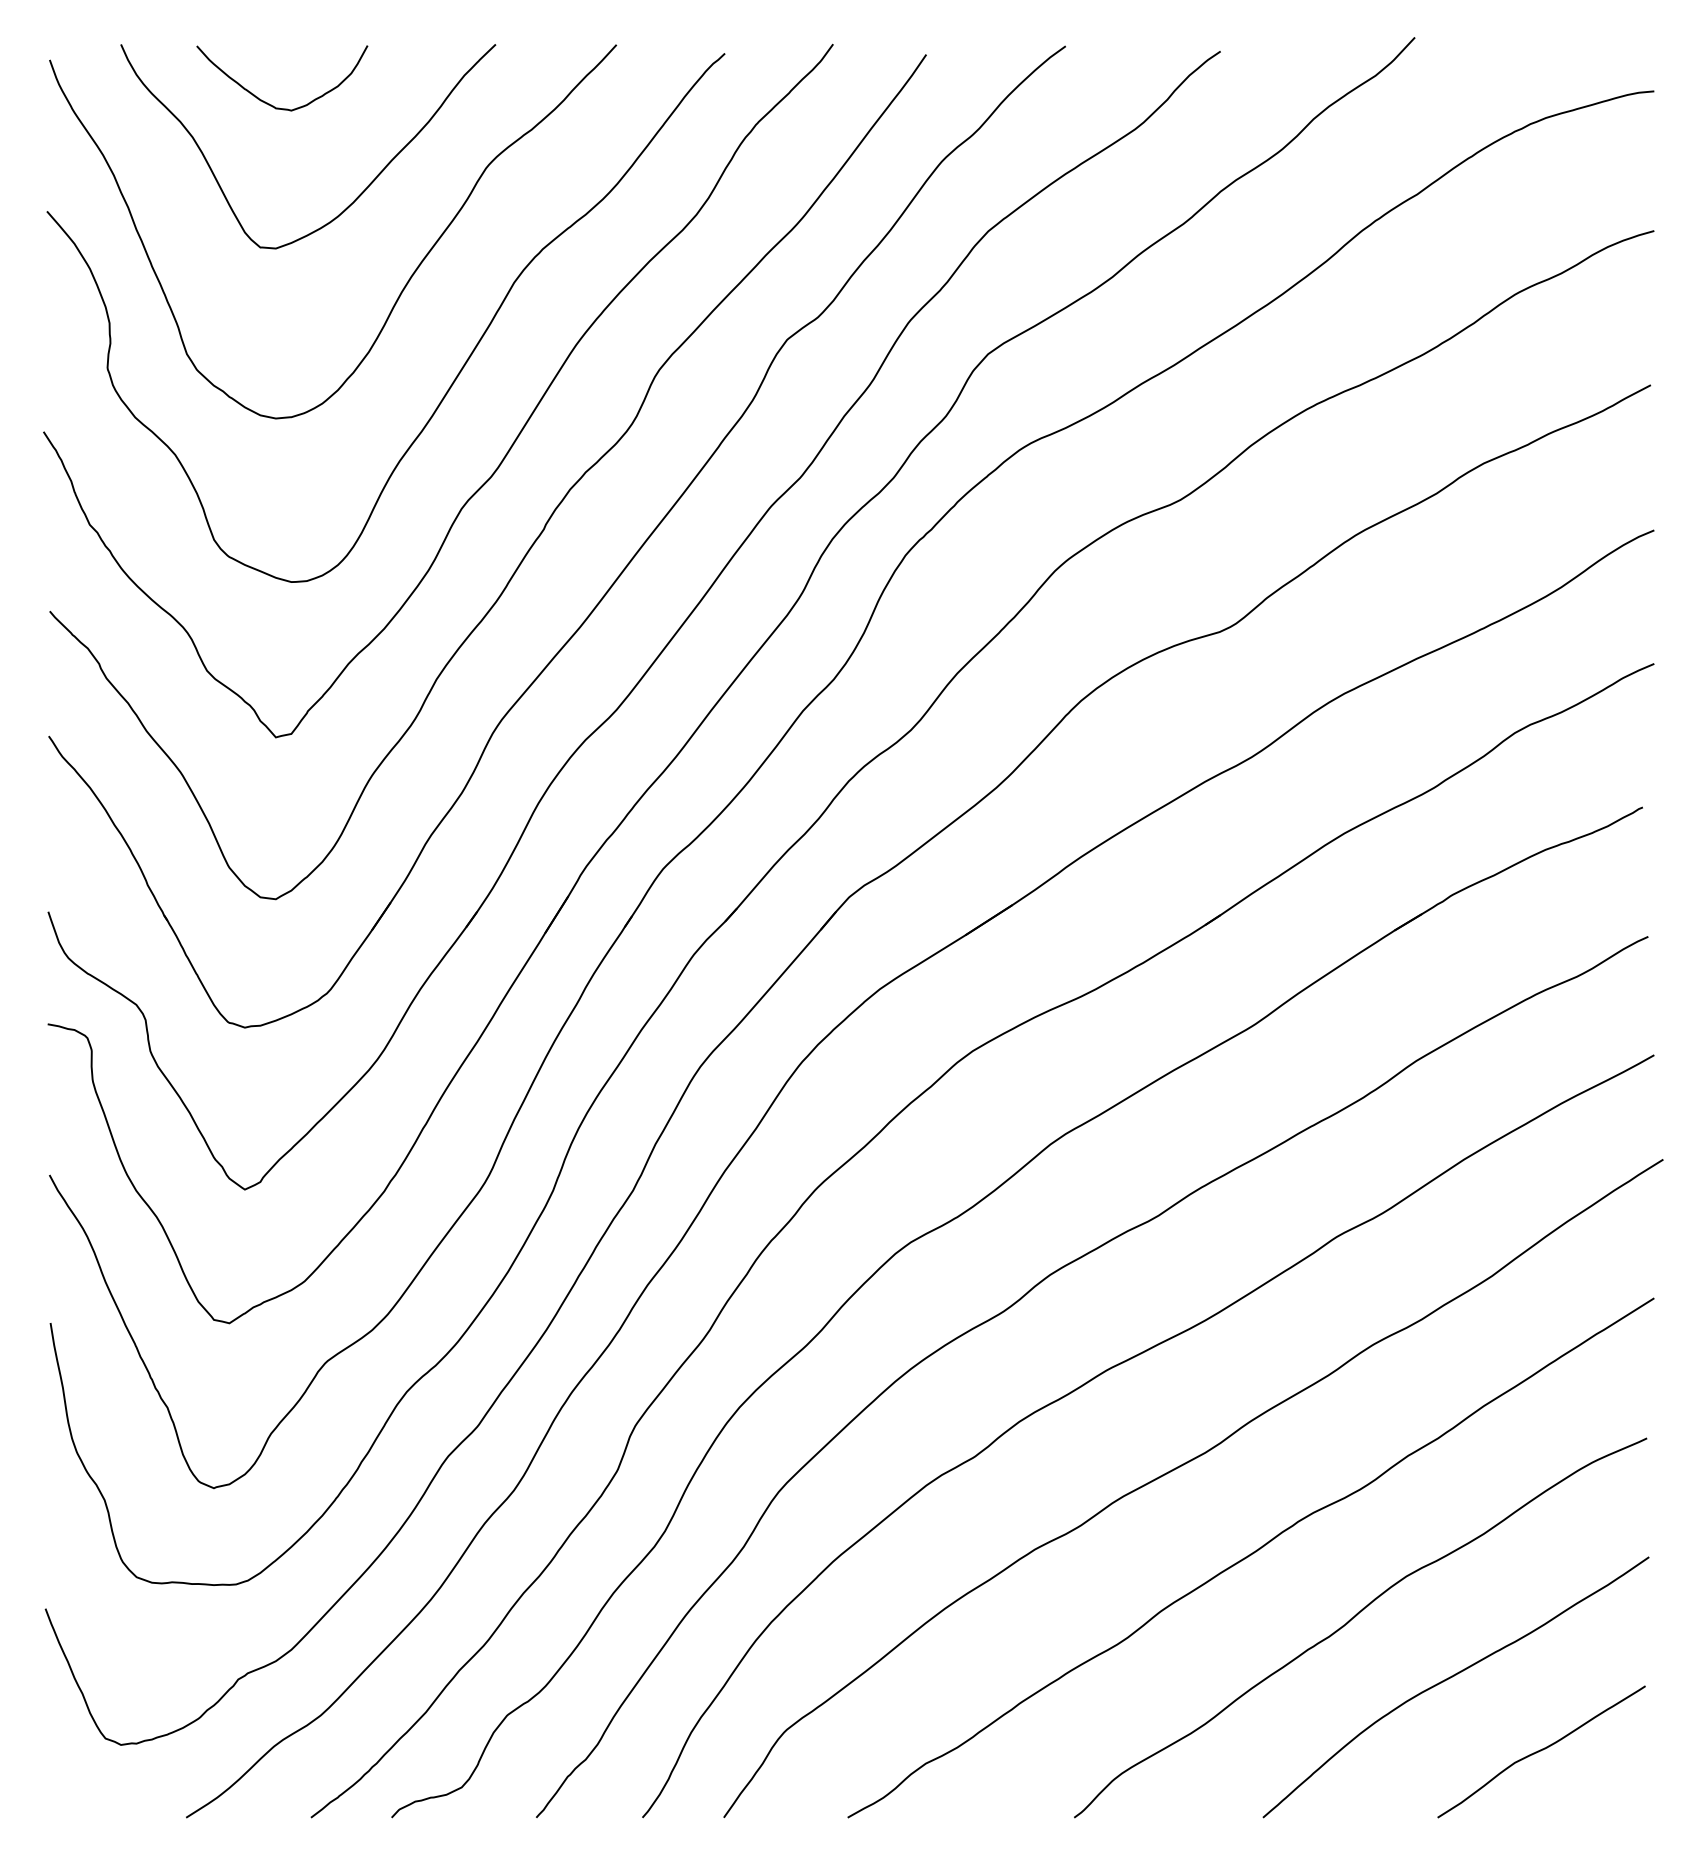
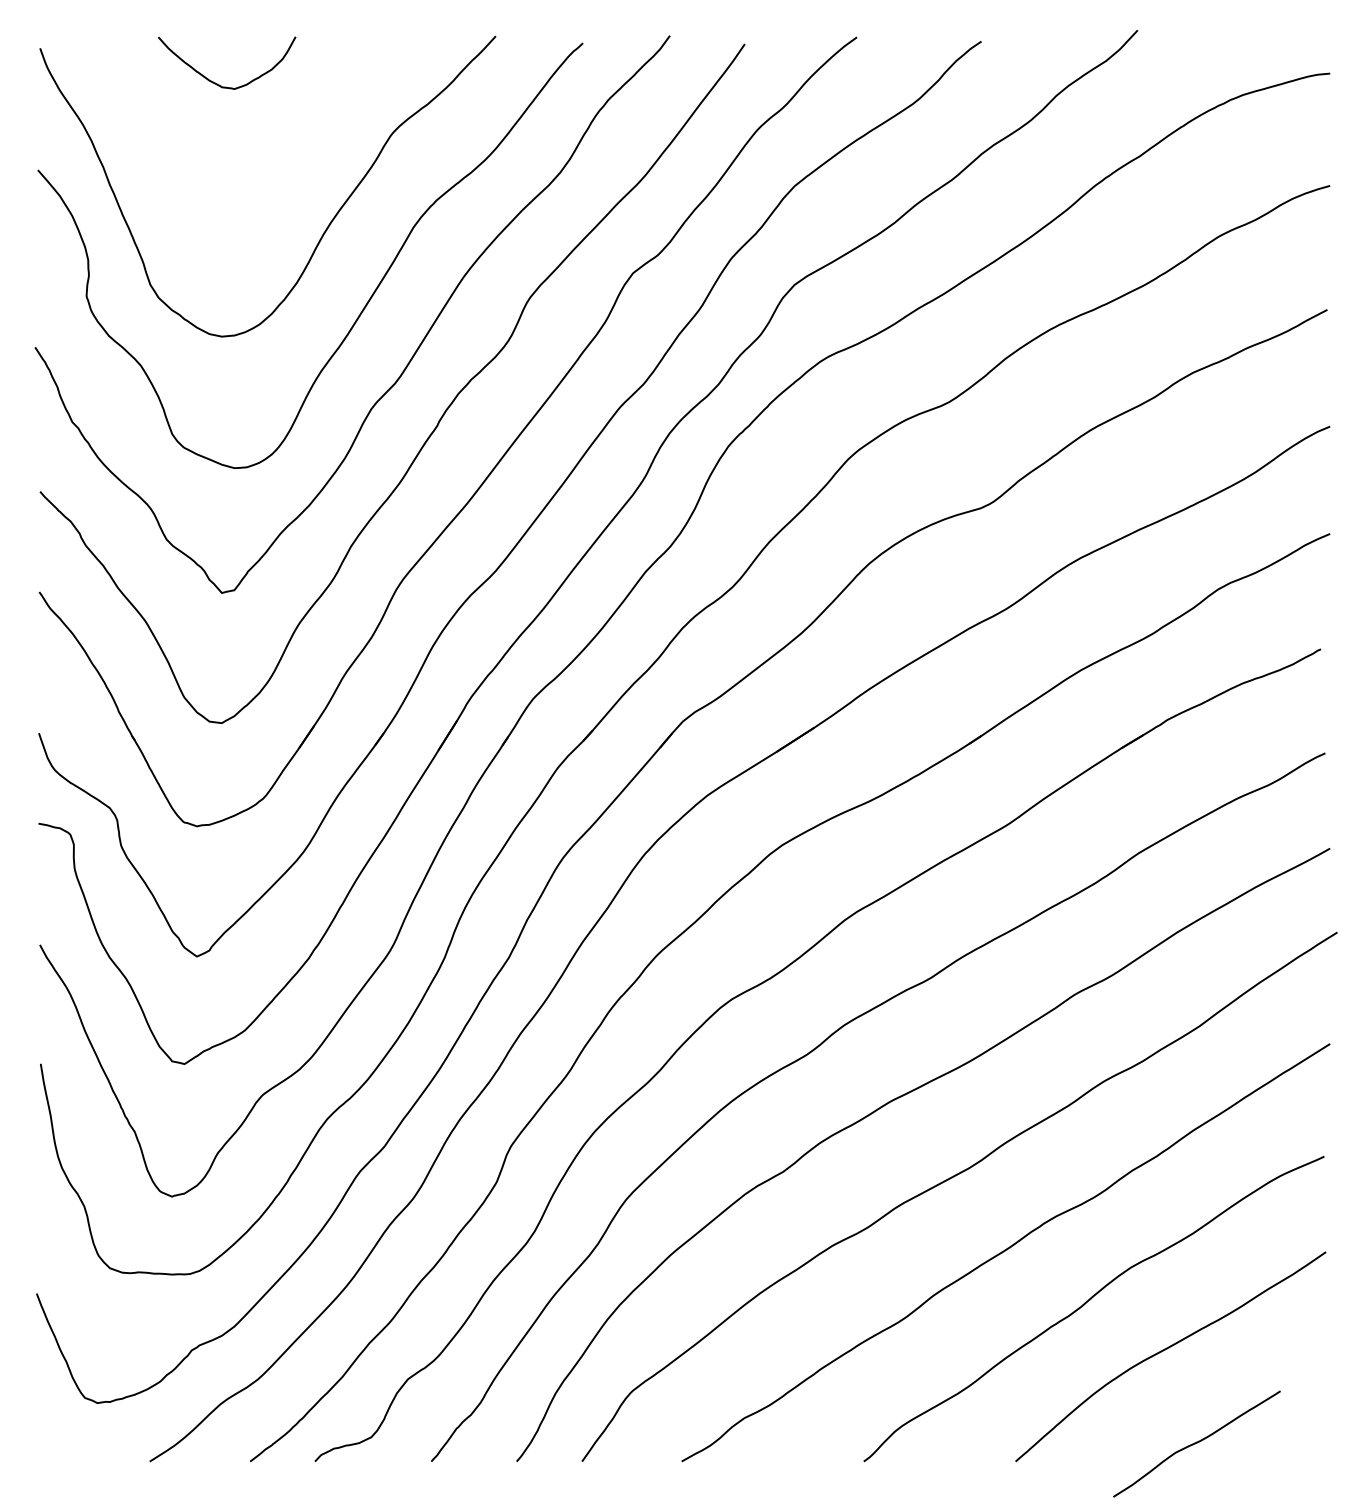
curve: (358, 195) -> (288, 157), removed
curve: (1541, 1751) -> (1196, 1443), moved

